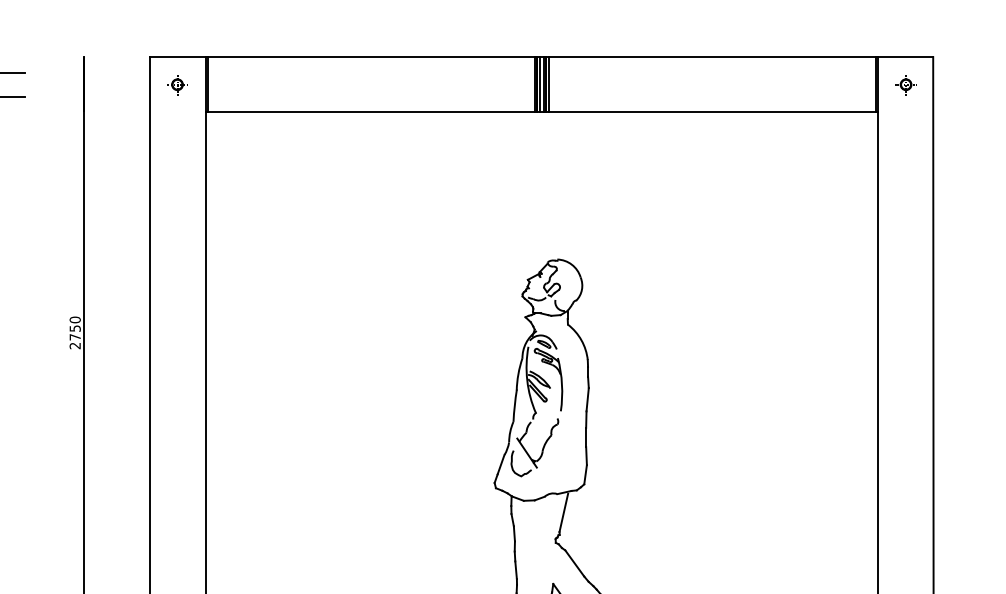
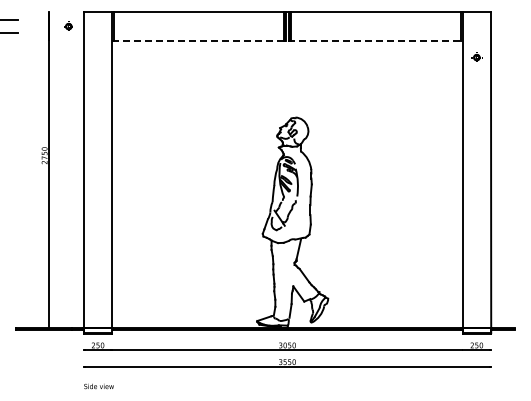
part: (176, 82) -> (68, 25), moved
part: (905, 82) -> (476, 56), moved
line: (542, 111) -> (287, 40), solid -> dashed

